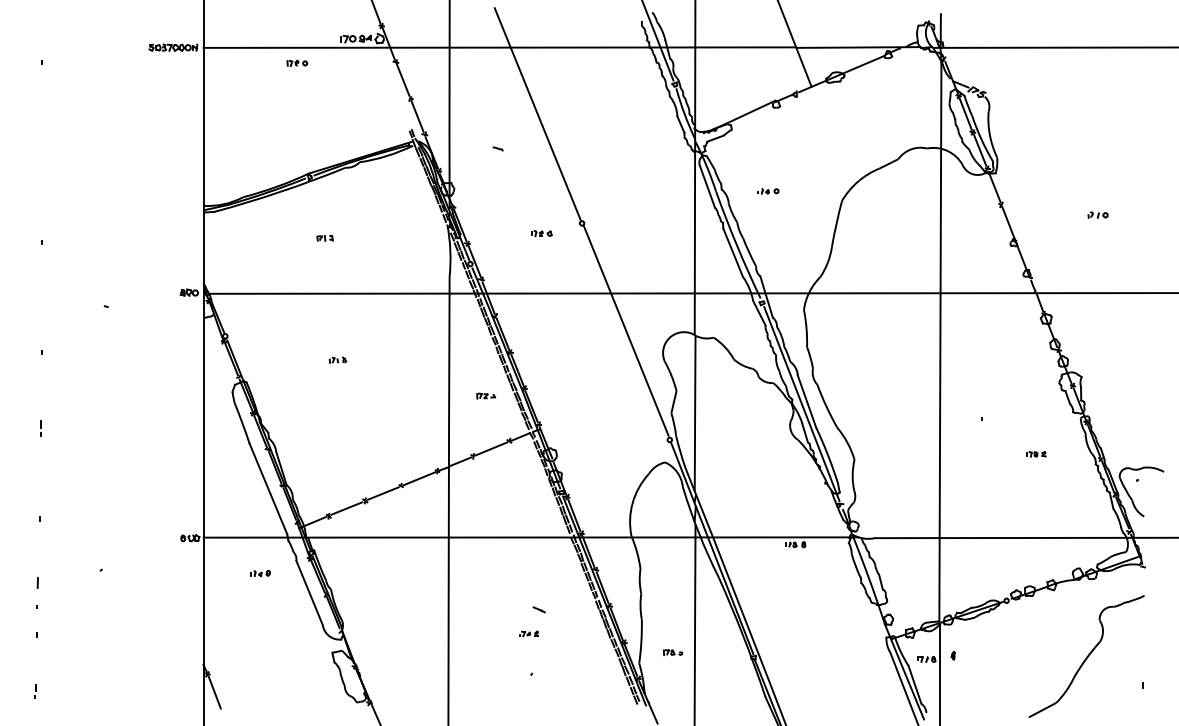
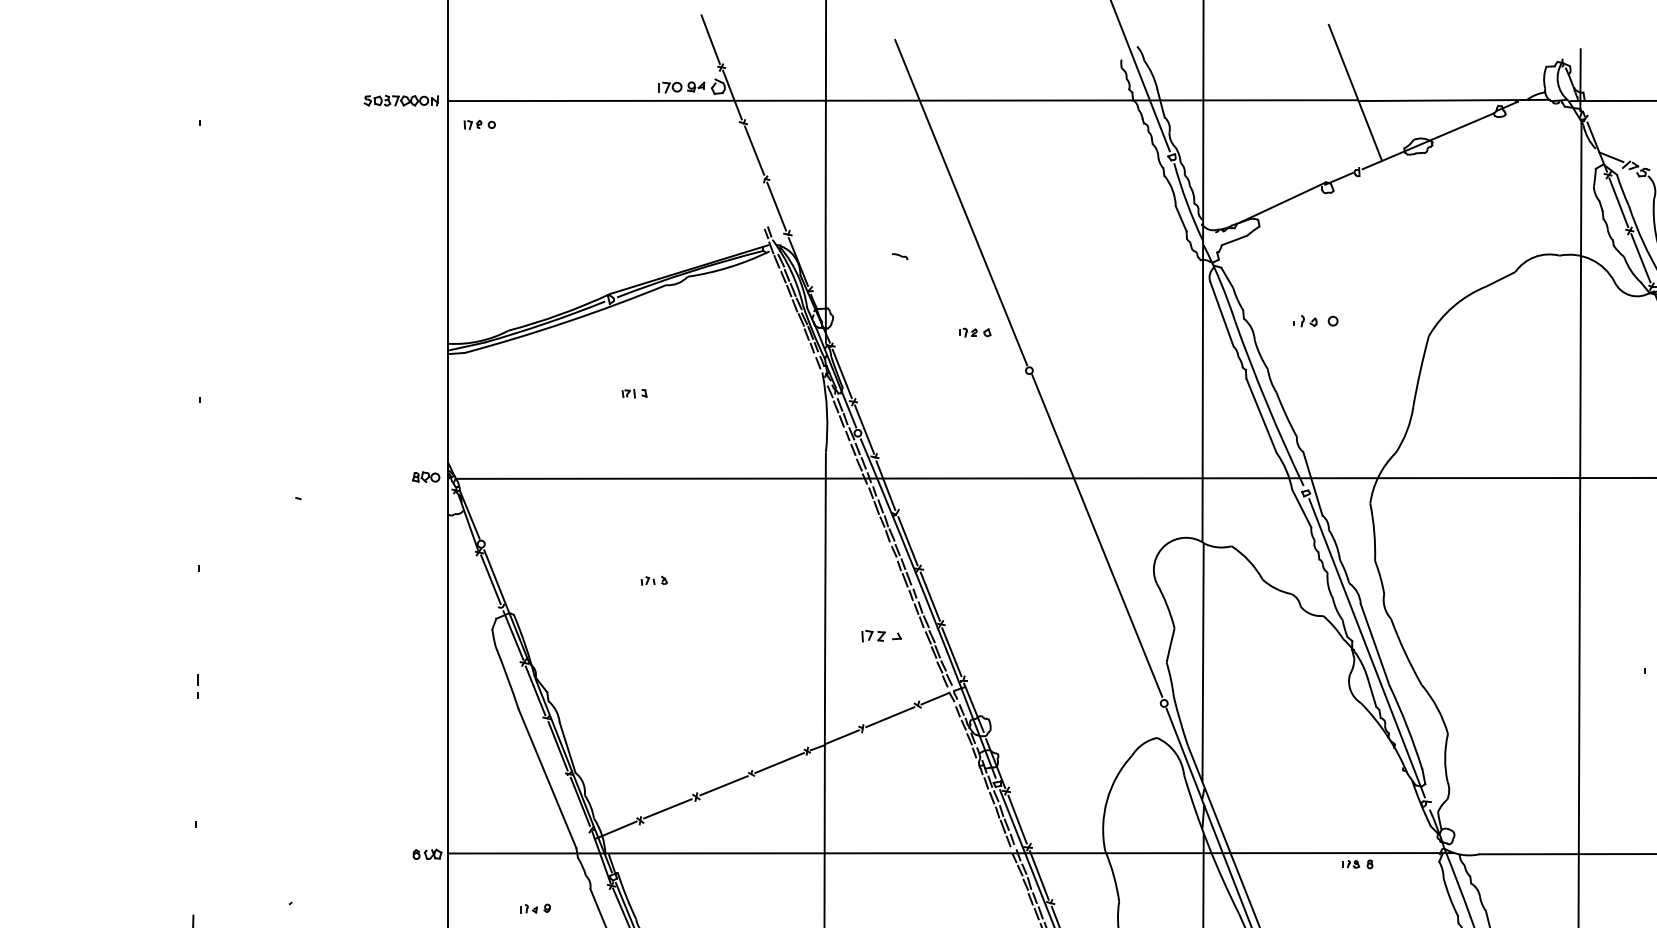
part: (297, 62) -> (480, 123), moved
part: (768, 191) -> (1315, 321), size x1.4
part: (541, 233) -> (974, 332), moved
part: (486, 395) -> (882, 635), size x1.4

